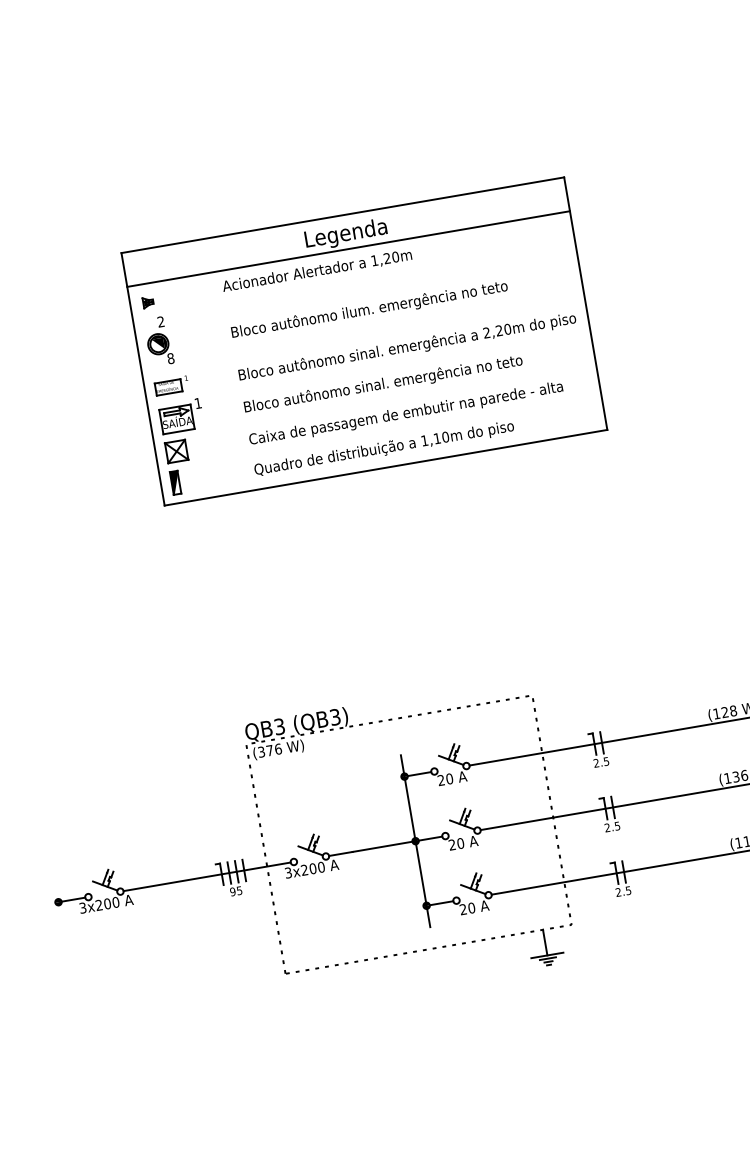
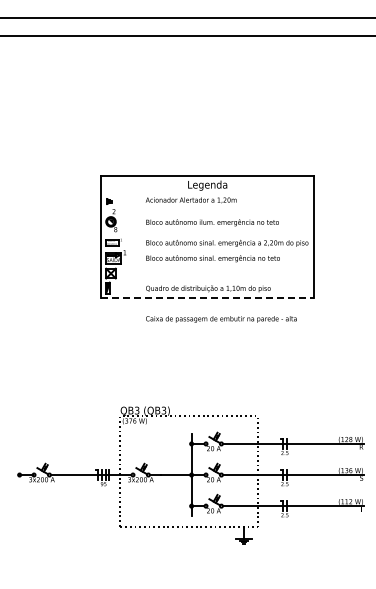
line: (348, 248) -> (207, 192), removed
text: (406, 414) -> (221, 319), moved
line: (385, 466) -> (207, 297), solid -> dashed

